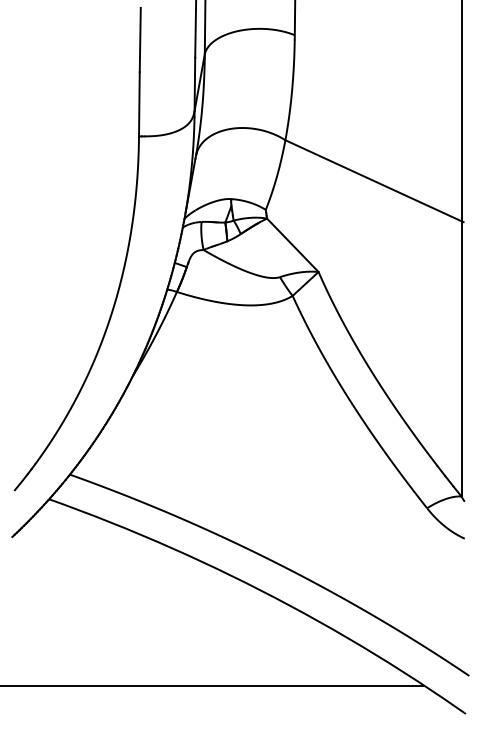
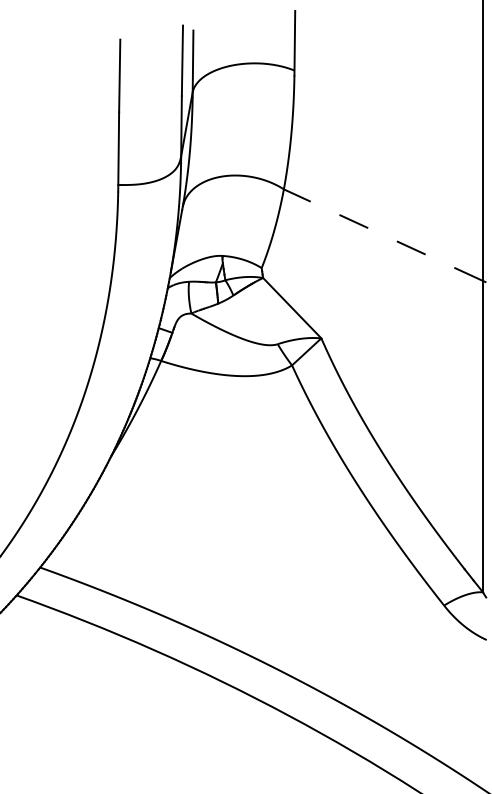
line: (373, 180) -> (383, 234), solid -> dashed

